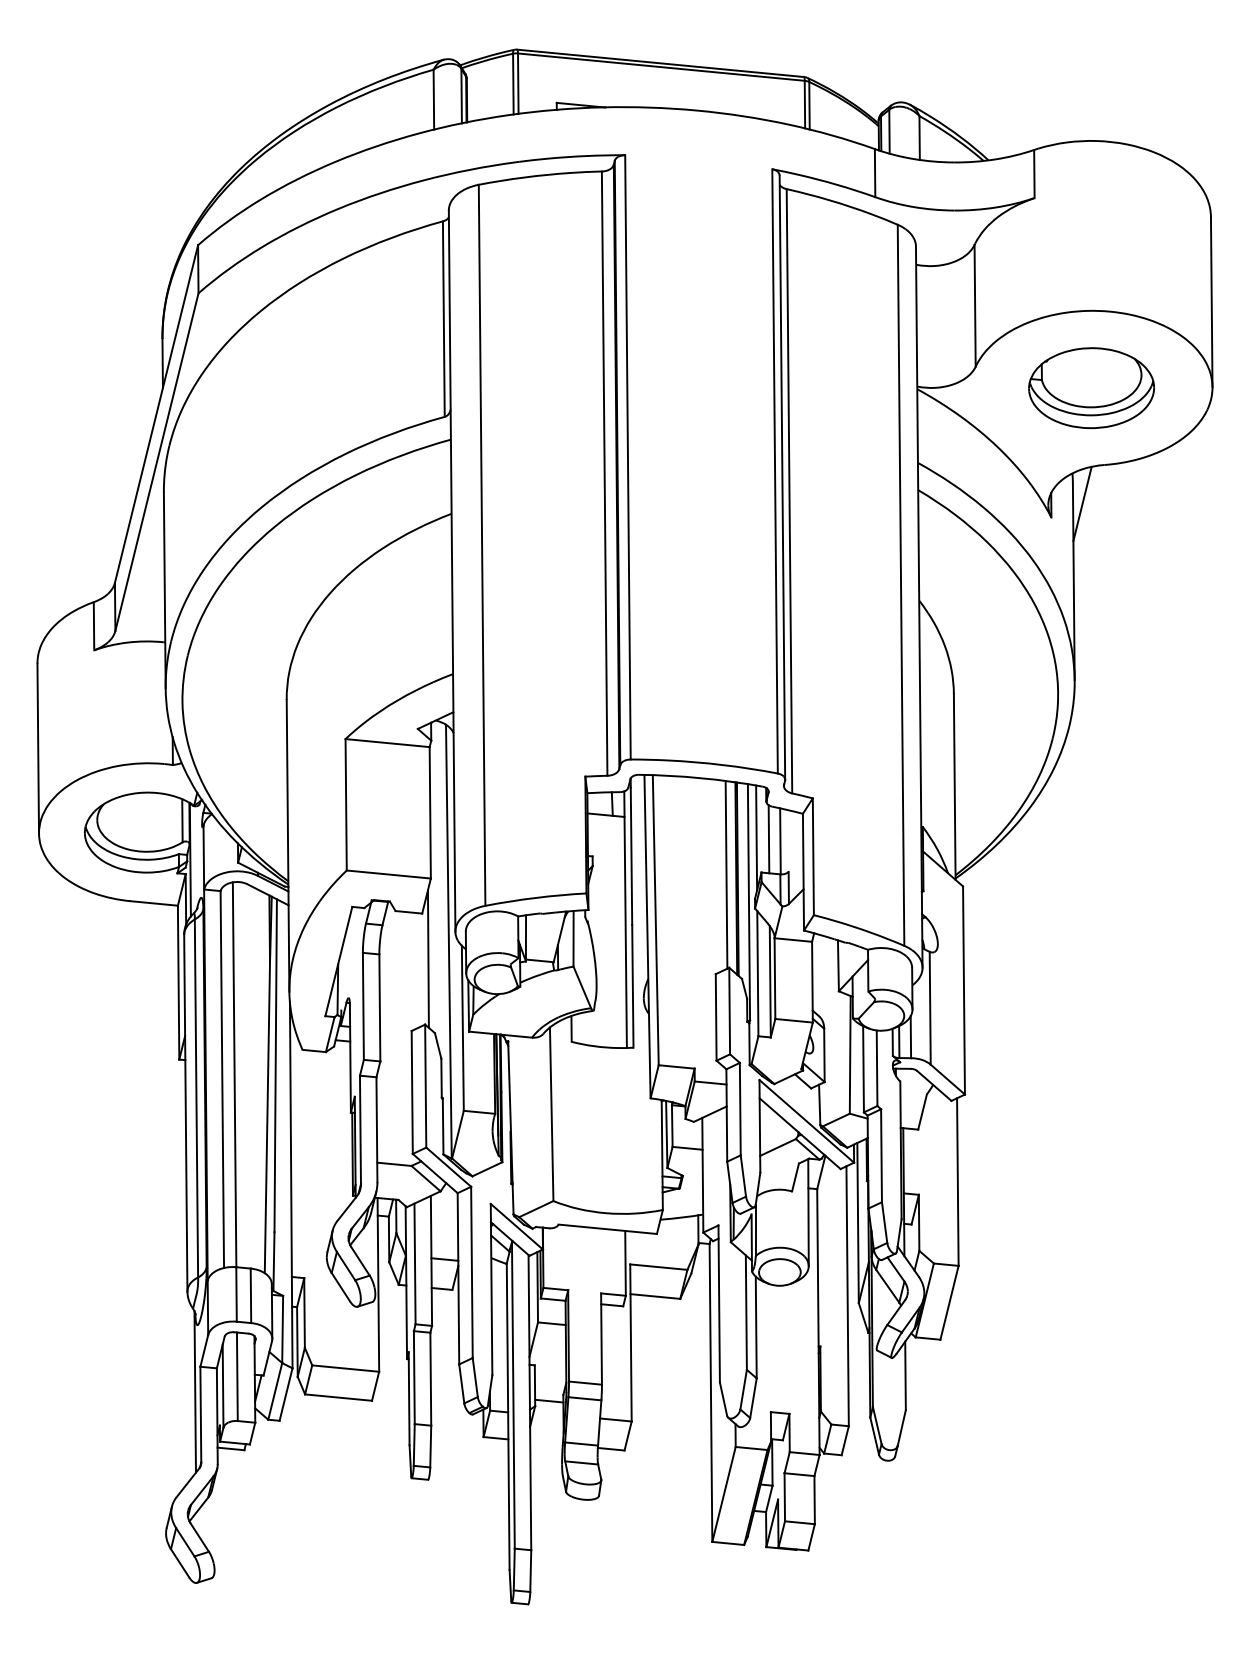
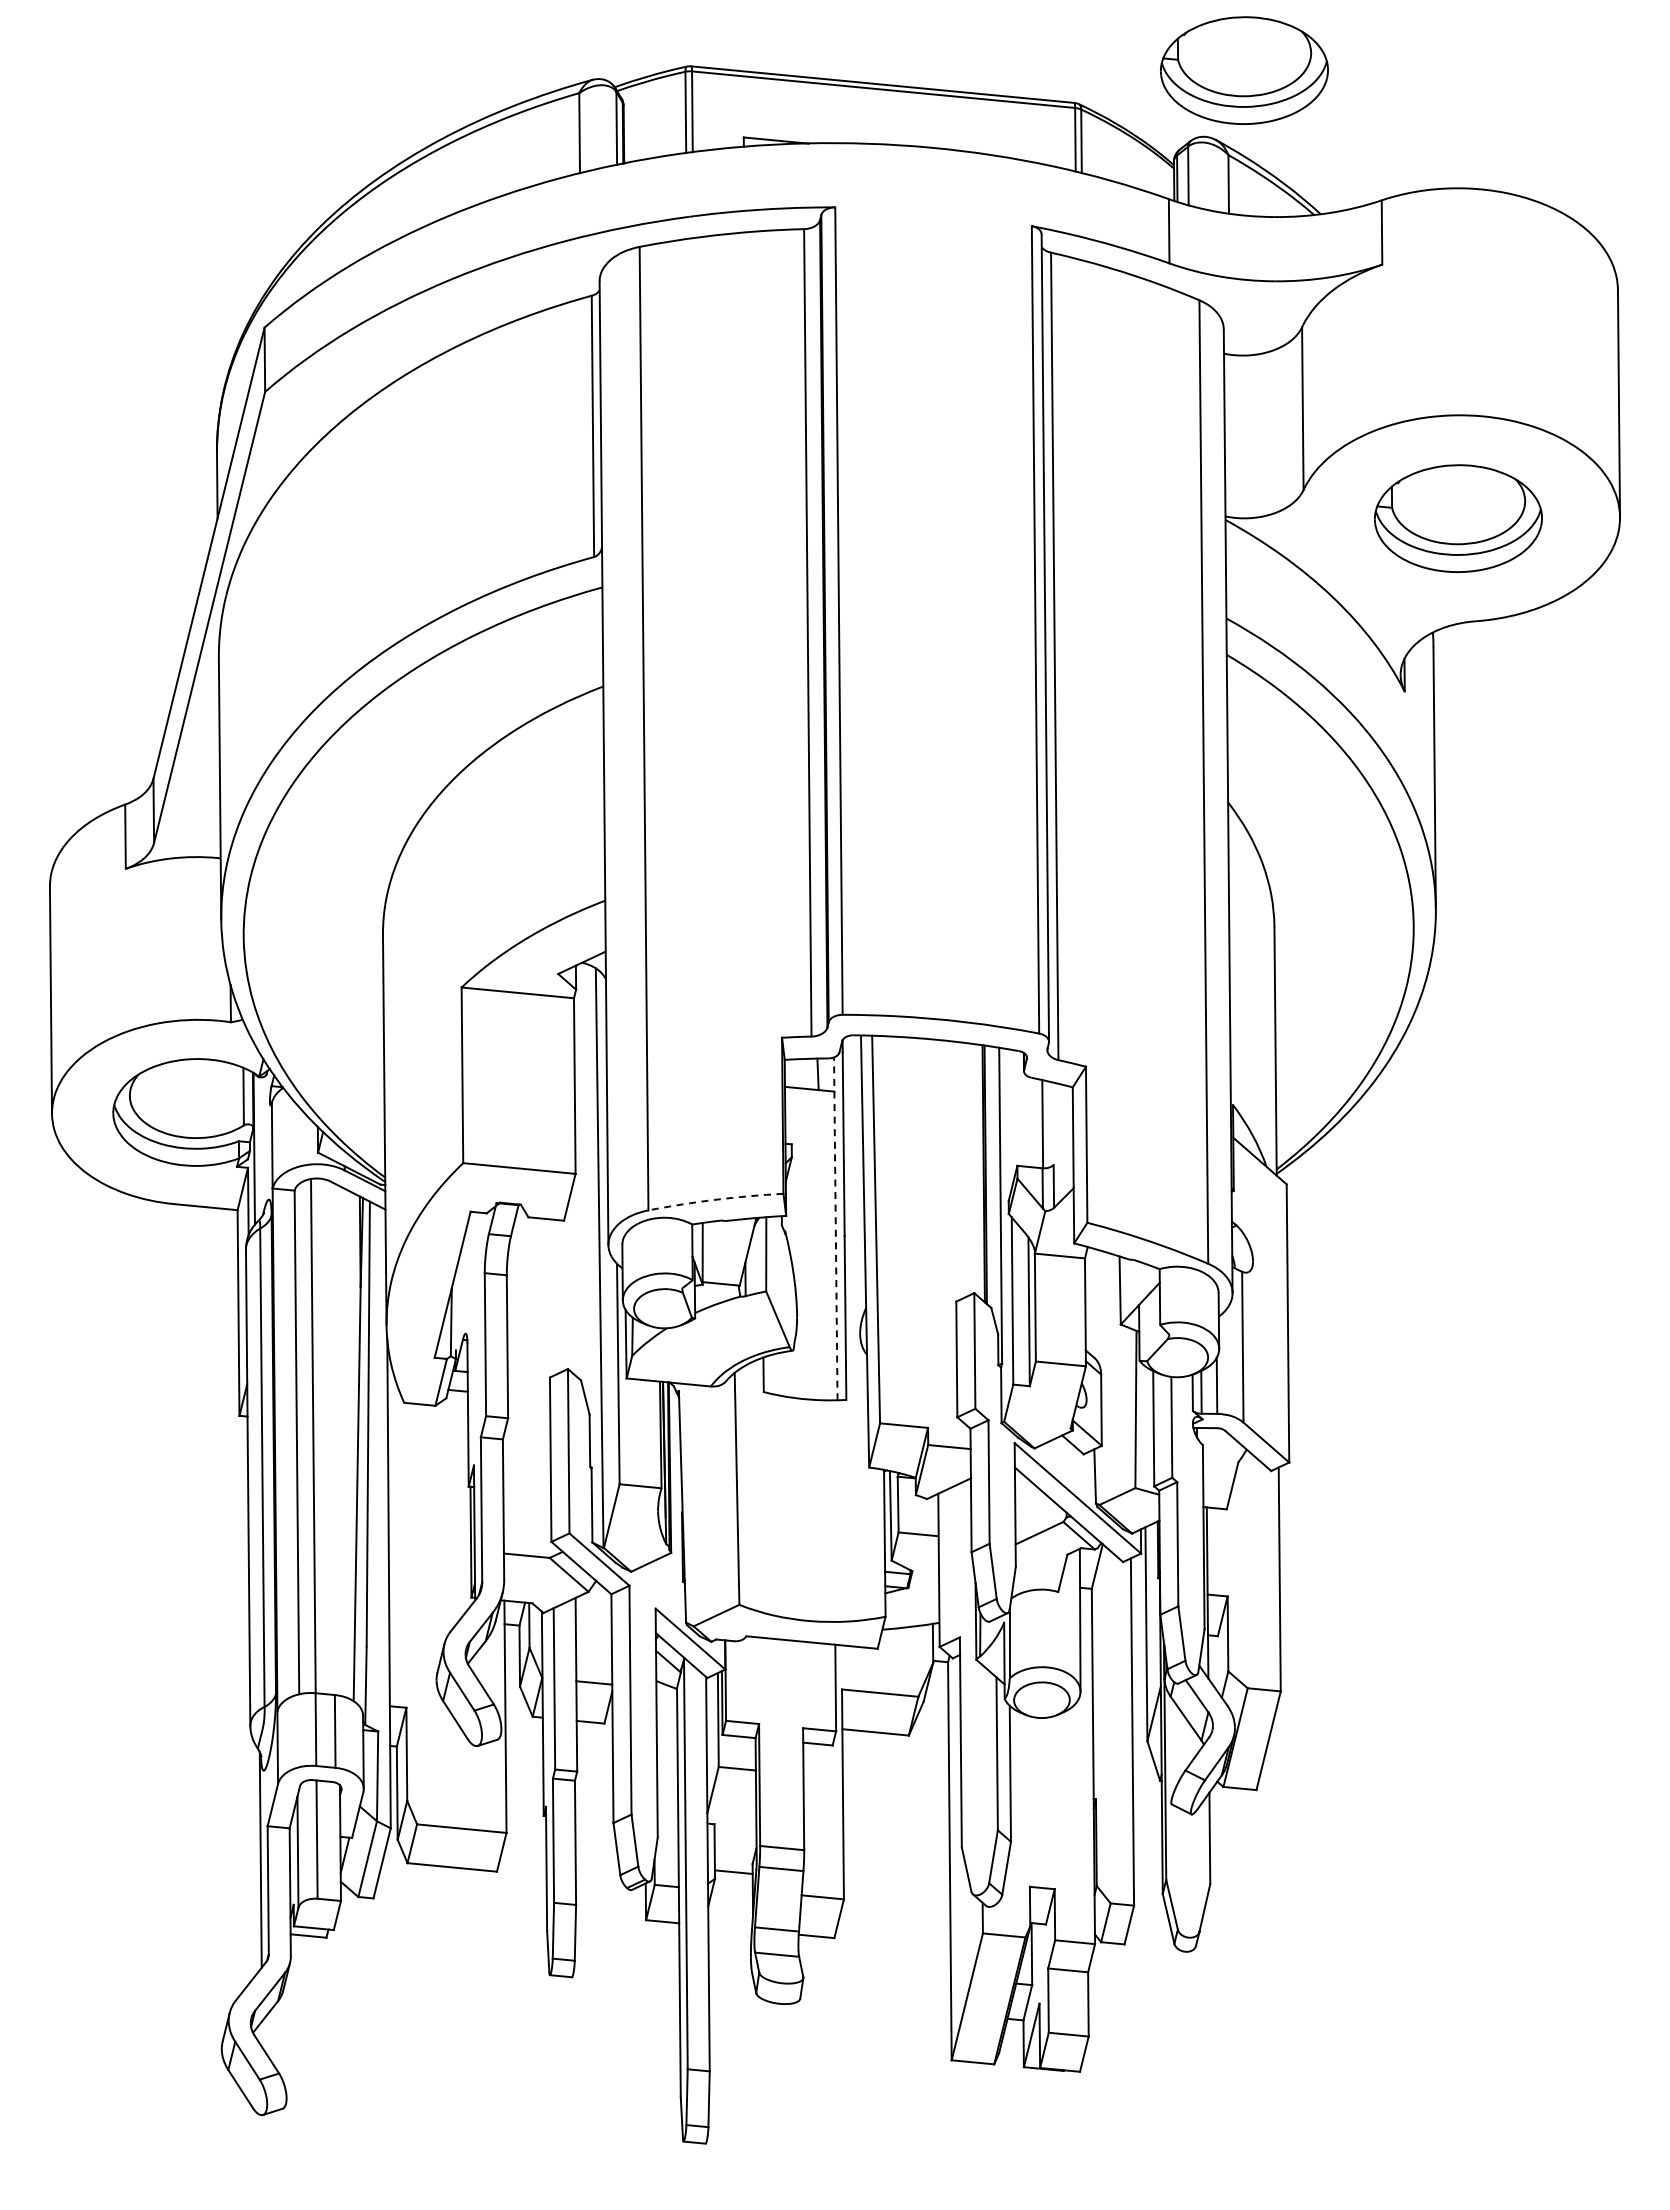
part: (931, 52) -> (1244, 70), added
line: (1082, 503) -> (1446, 672), removed
line: (756, 837) -> (1010, 1119), removed
line: (768, 838) -> (1026, 1120), removed
line: (726, 874) -> (970, 1168), removed
arc: (535, 897) -> (715, 1199), solid -> dashed
line: (625, 919) -> (835, 1228), solid -> dashed
line: (427, 959) -> (571, 1281), removed

